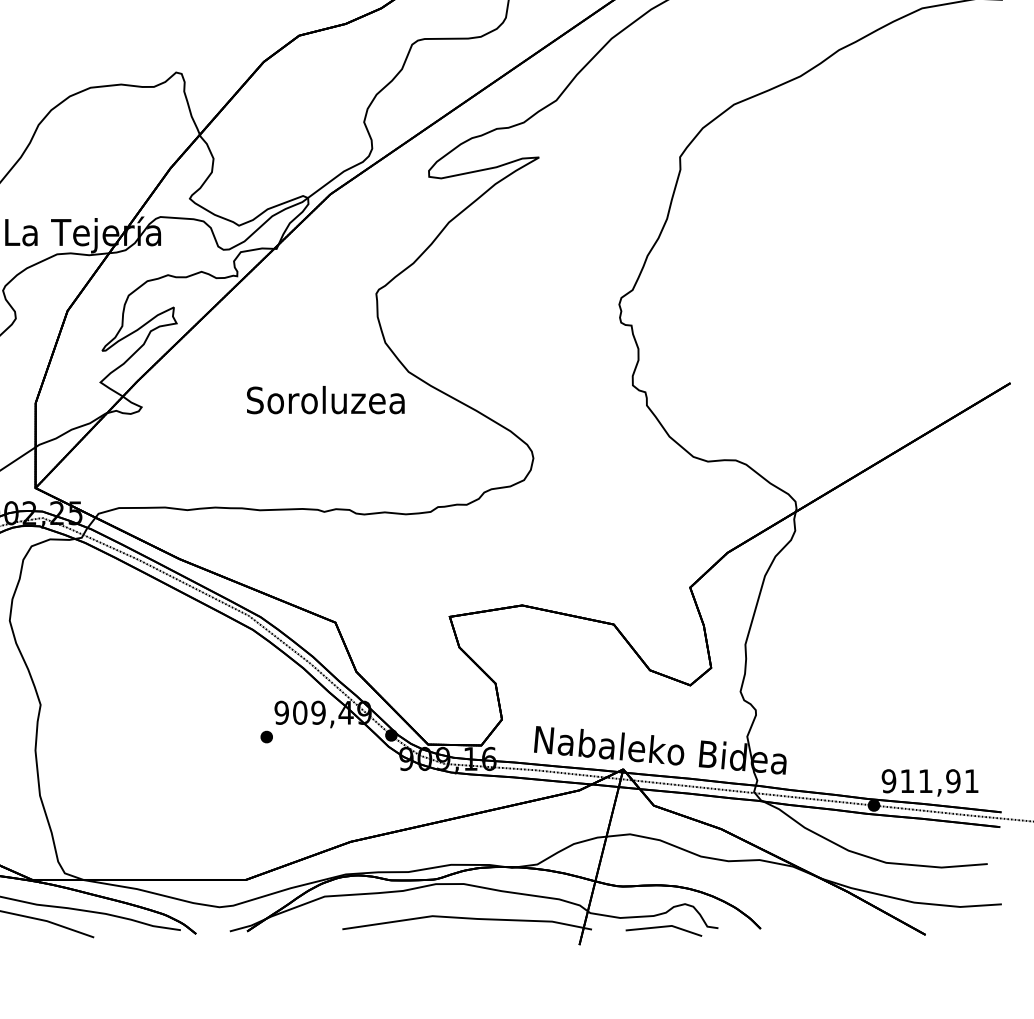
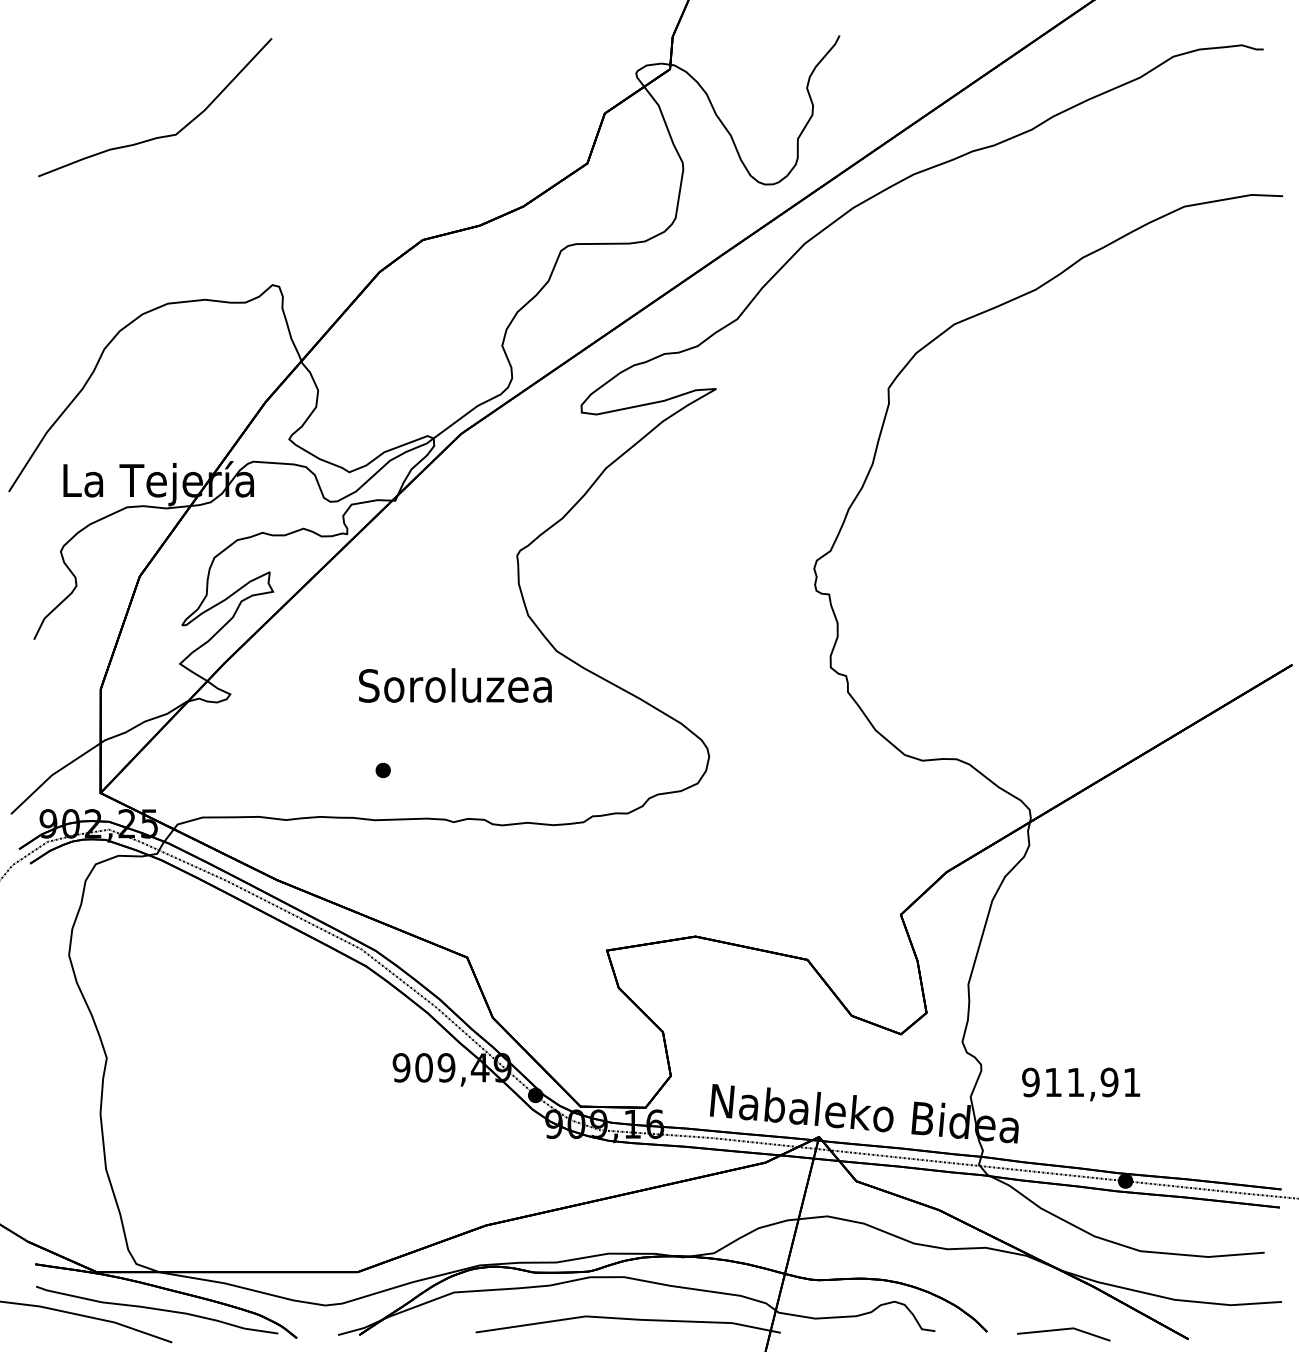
part: (266, 737) -> (382, 770), moved
text: (930, 782) -> (1081, 1084), moved
line: (663, 927) -> (1063, 1330), moved

